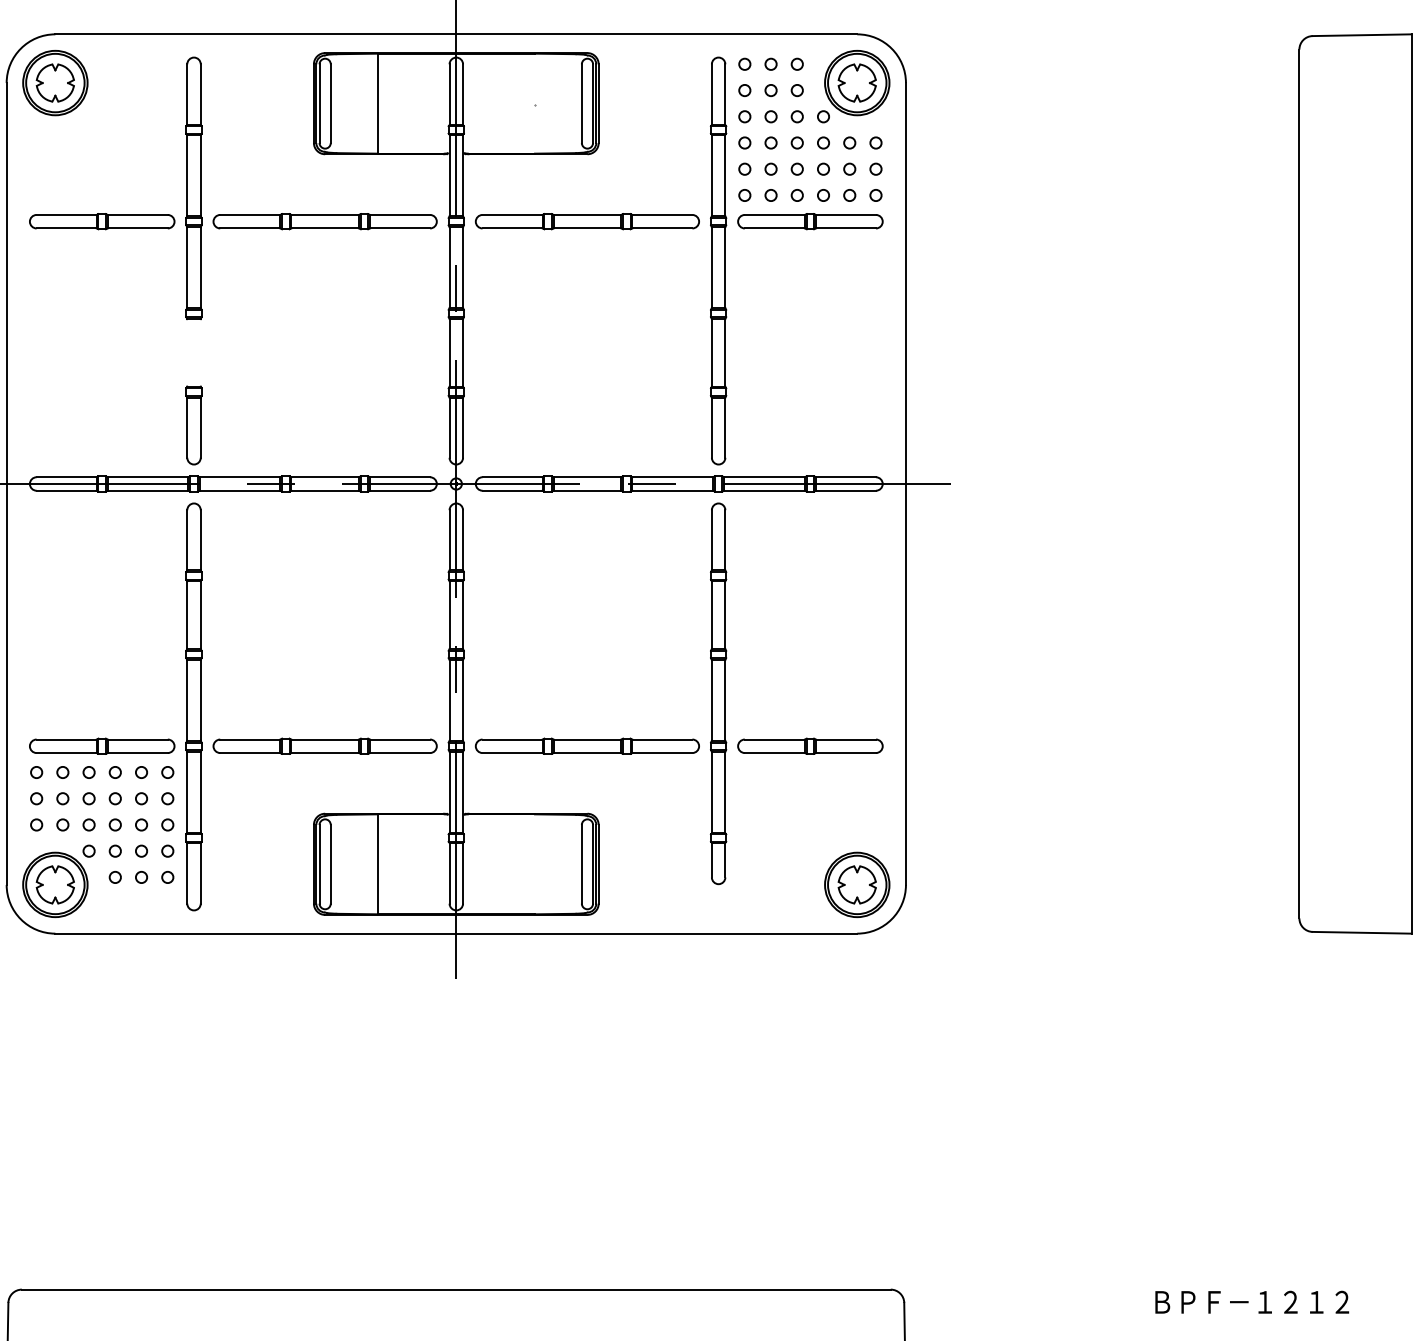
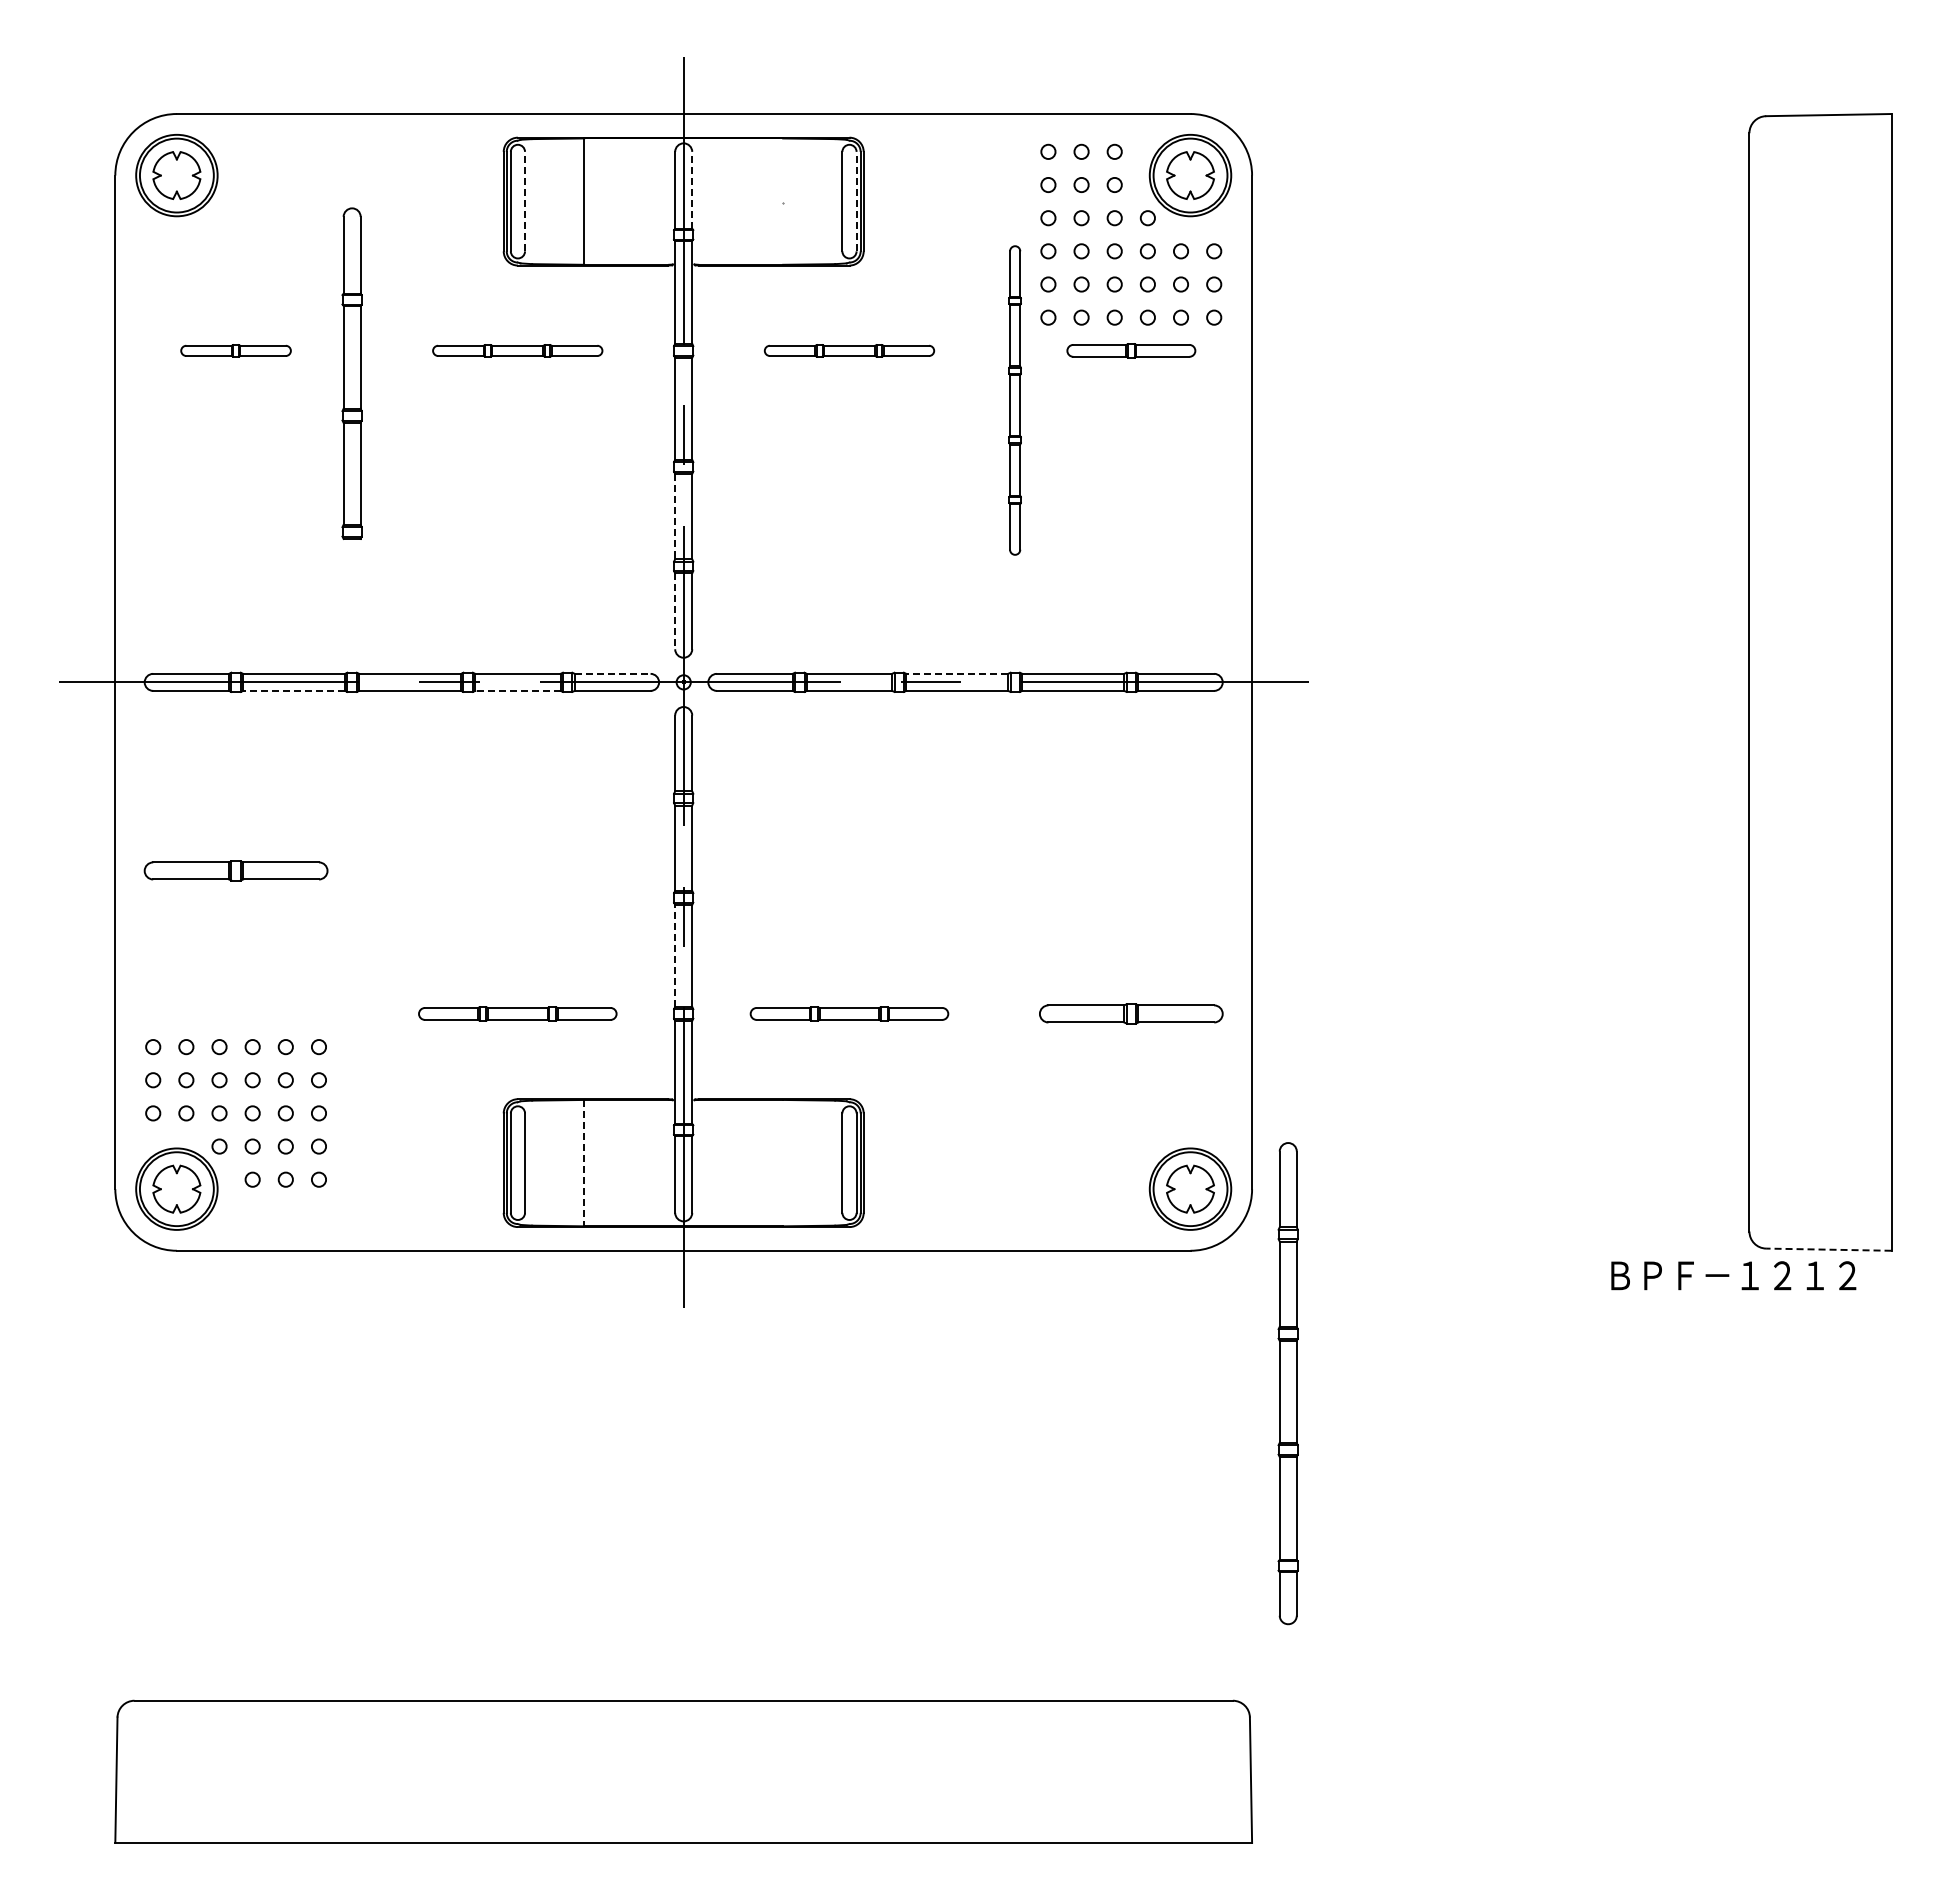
line: (463, 94) -> (692, 189), solid -> dashed
line: (331, 103) -> (525, 201), solid -> dashed
line: (593, 103) -> (856, 201), solid -> dashed
part: (193, 188) -> (351, 373), moved
part: (101, 221) -> (235, 350), size x0.6
part: (324, 221) -> (517, 350), size x0.6
part: (587, 221) -> (849, 350), size x0.6
part: (810, 221) -> (1131, 350), size x0.7
part: (718, 261) -> (1014, 400), size x0.6
line: (449, 352) -> (675, 516), solid -> dashed
part: (193, 425) -> (351, 608), removed
line: (449, 427) -> (675, 611), solid -> dashed
line: (399, 476) -> (612, 673), solid -> dashed
line: (672, 476) -> (957, 673), solid -> dashed
line: (148, 490) -> (294, 690), solid -> dashed
line: (324, 490) -> (517, 690), solid -> dashed
part: (718, 693) -> (1287, 1383), moved
line: (449, 700) -> (675, 955), solid -> dashed
part: (193, 707) -> (351, 964), removed
part: (101, 745) -> (235, 870), moved
part: (324, 745) -> (517, 1013), size x0.7
part: (587, 745) -> (849, 1013), size x0.7
line: (377, 864) -> (584, 1163), solid -> dashed
line: (1361, 932) -> (1828, 1249), solid -> dashed
text: (1251, 1302) -> (1733, 1275), moved

